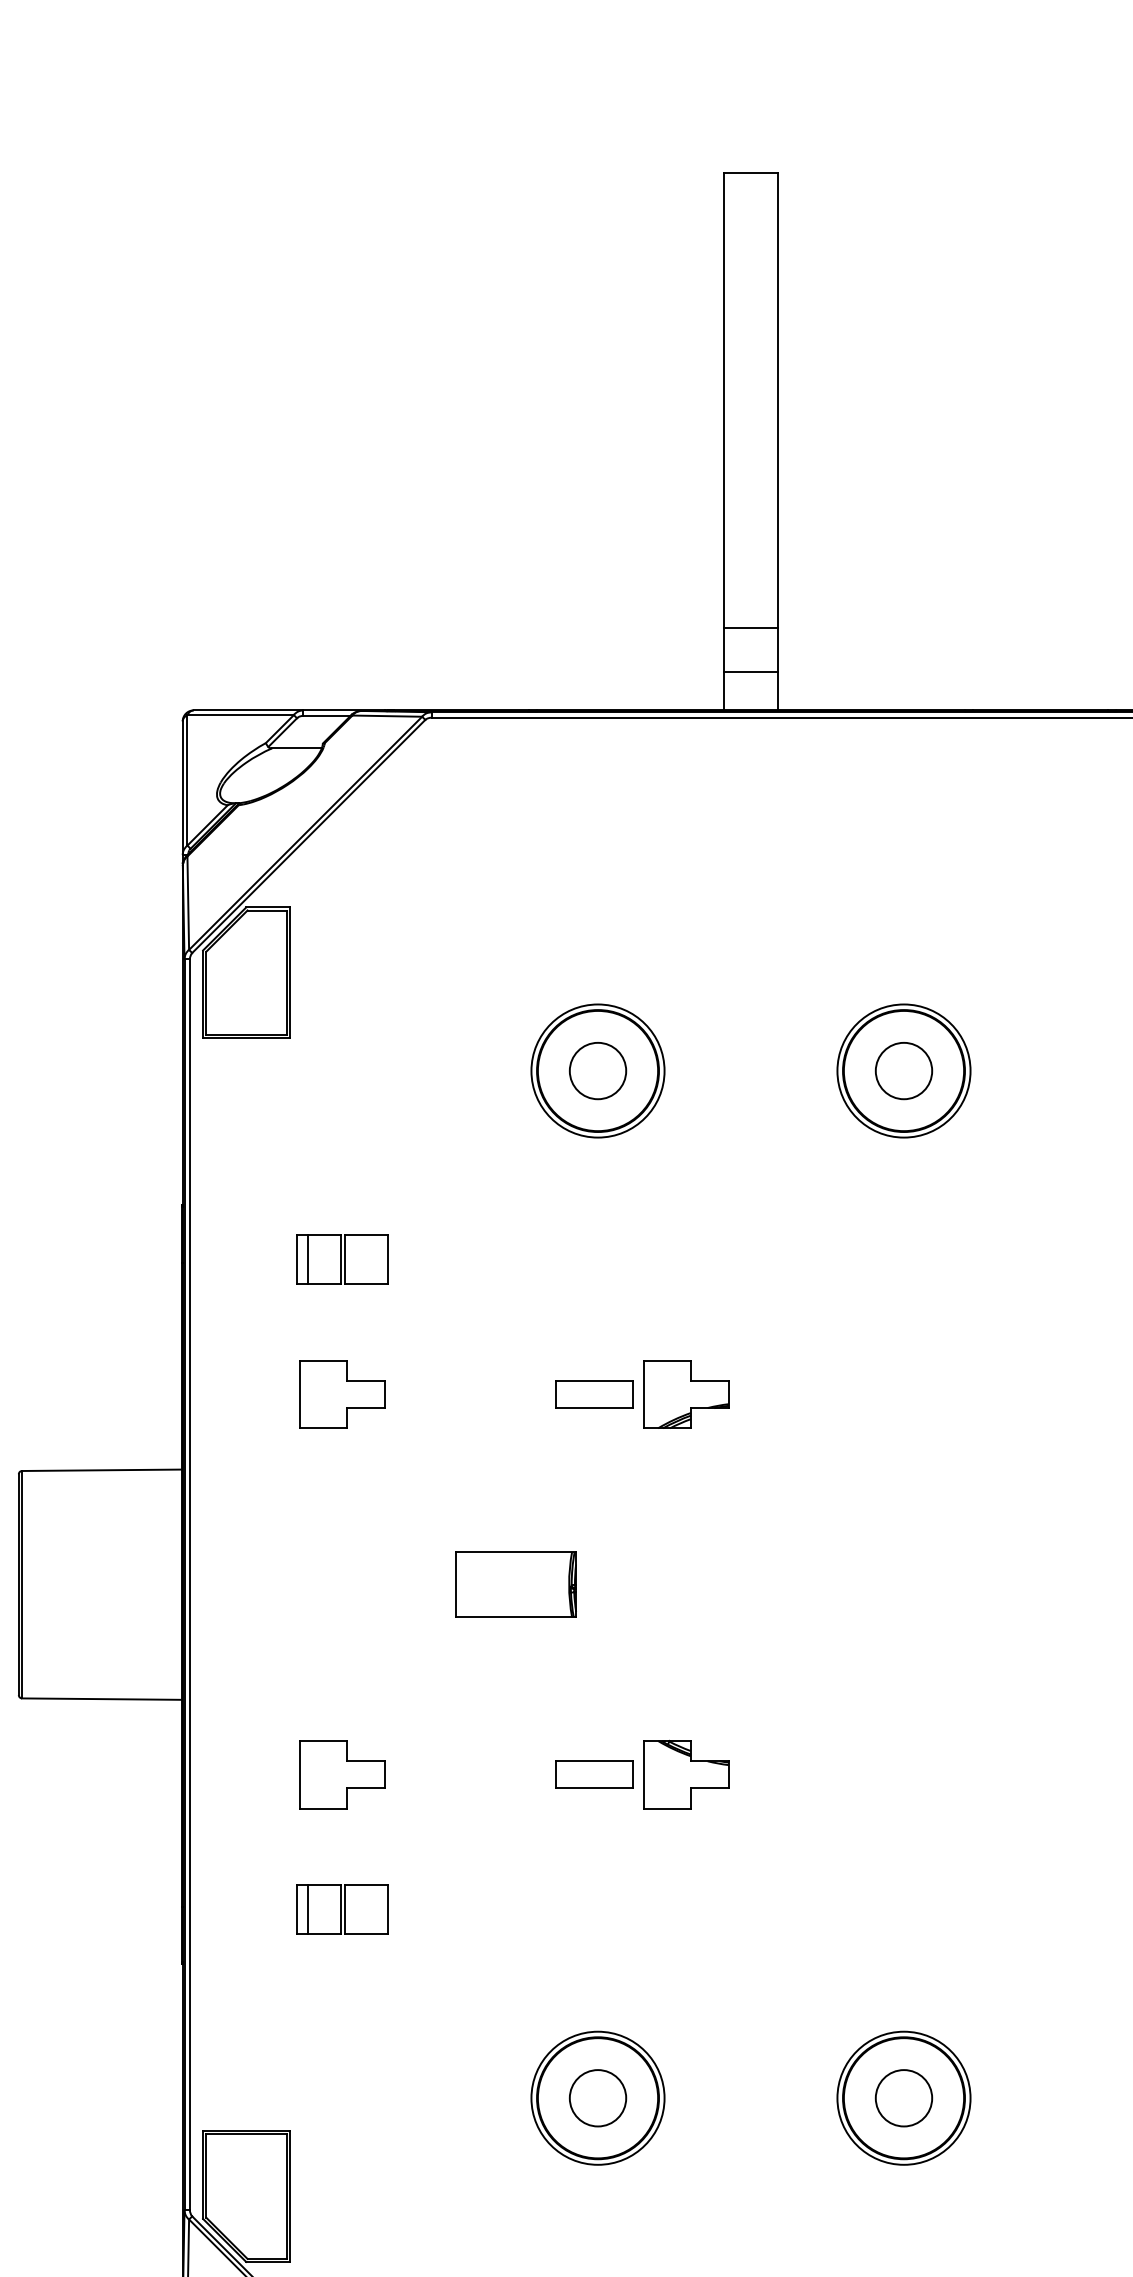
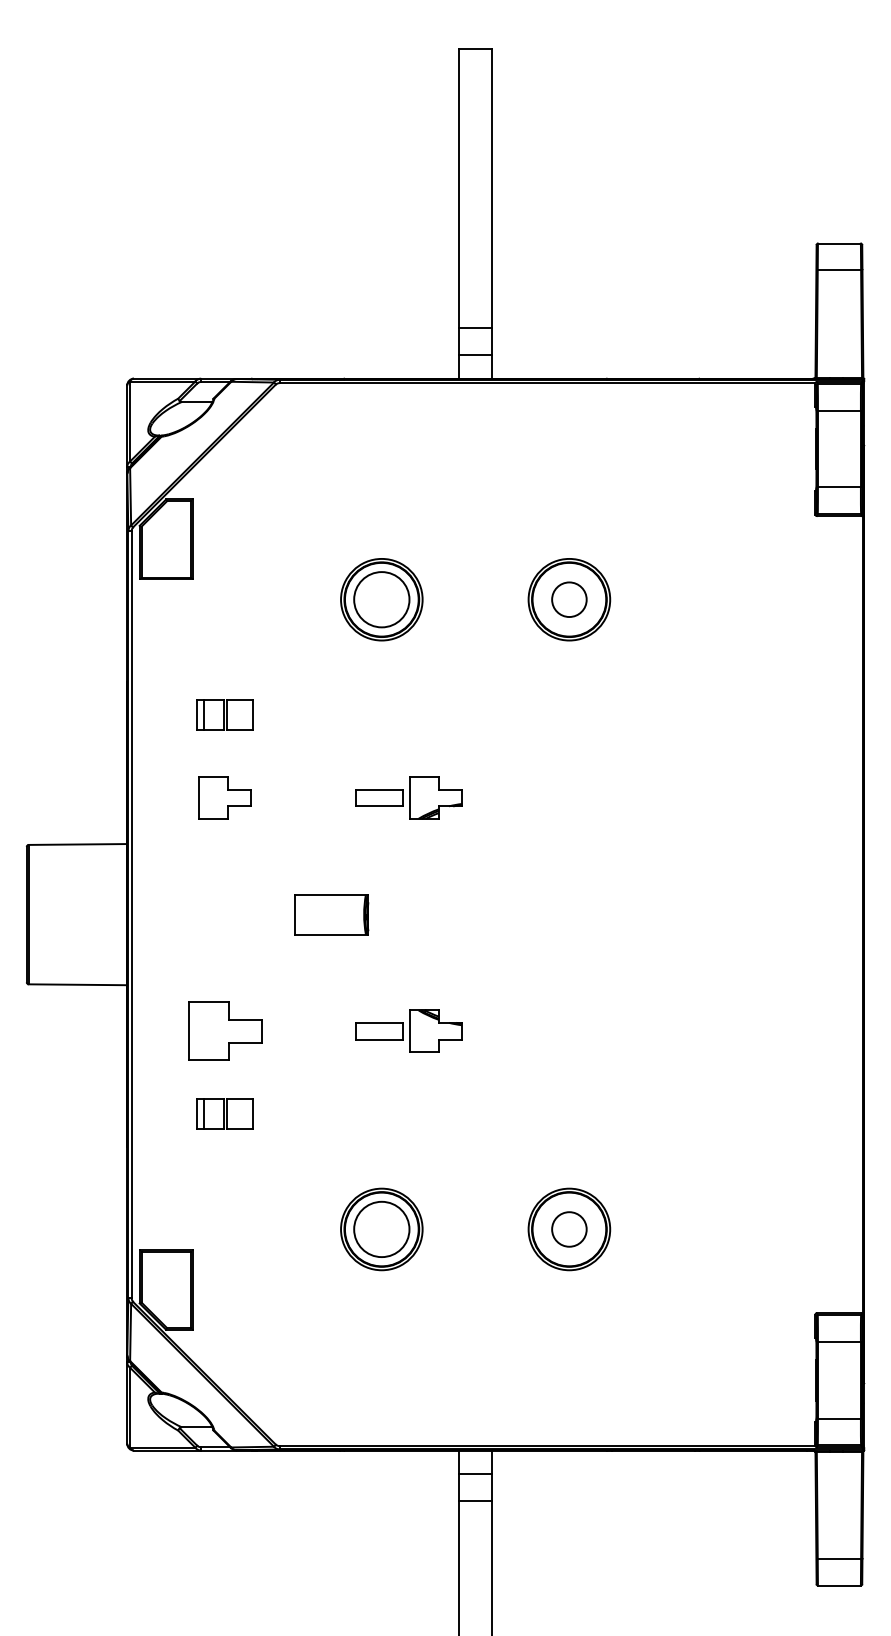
circle: (597, 1070) -> (381, 599), size x1.6
part: (341, 1773) -> (224, 1030), size x1.4
circle: (597, 2098) -> (381, 1229), size x1.6

